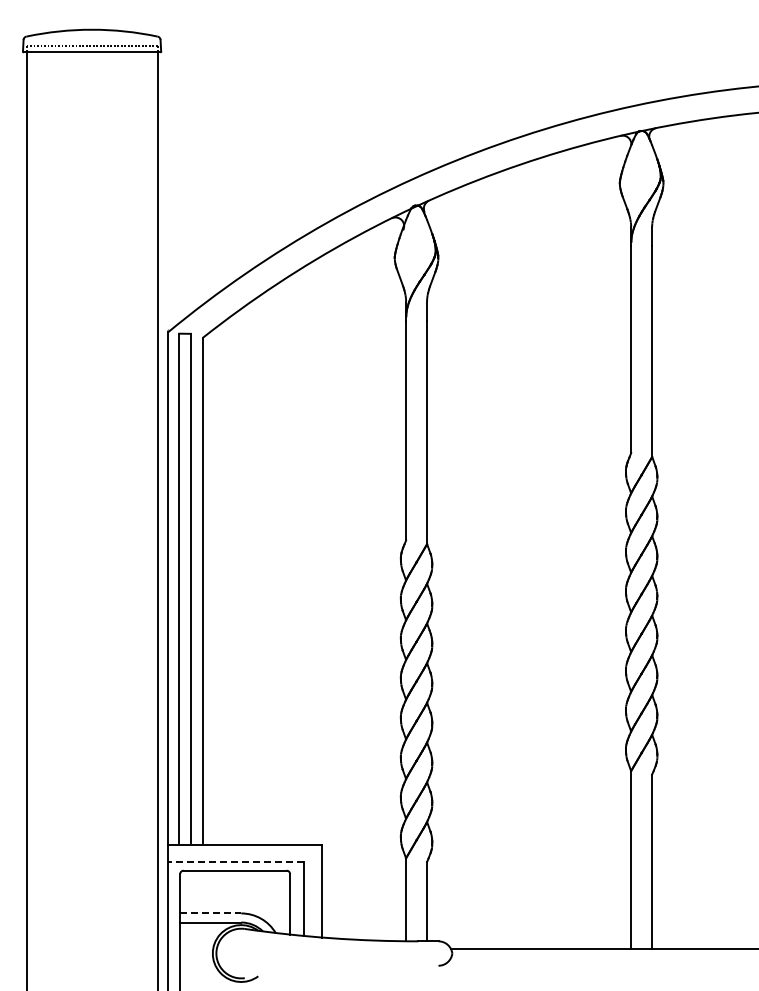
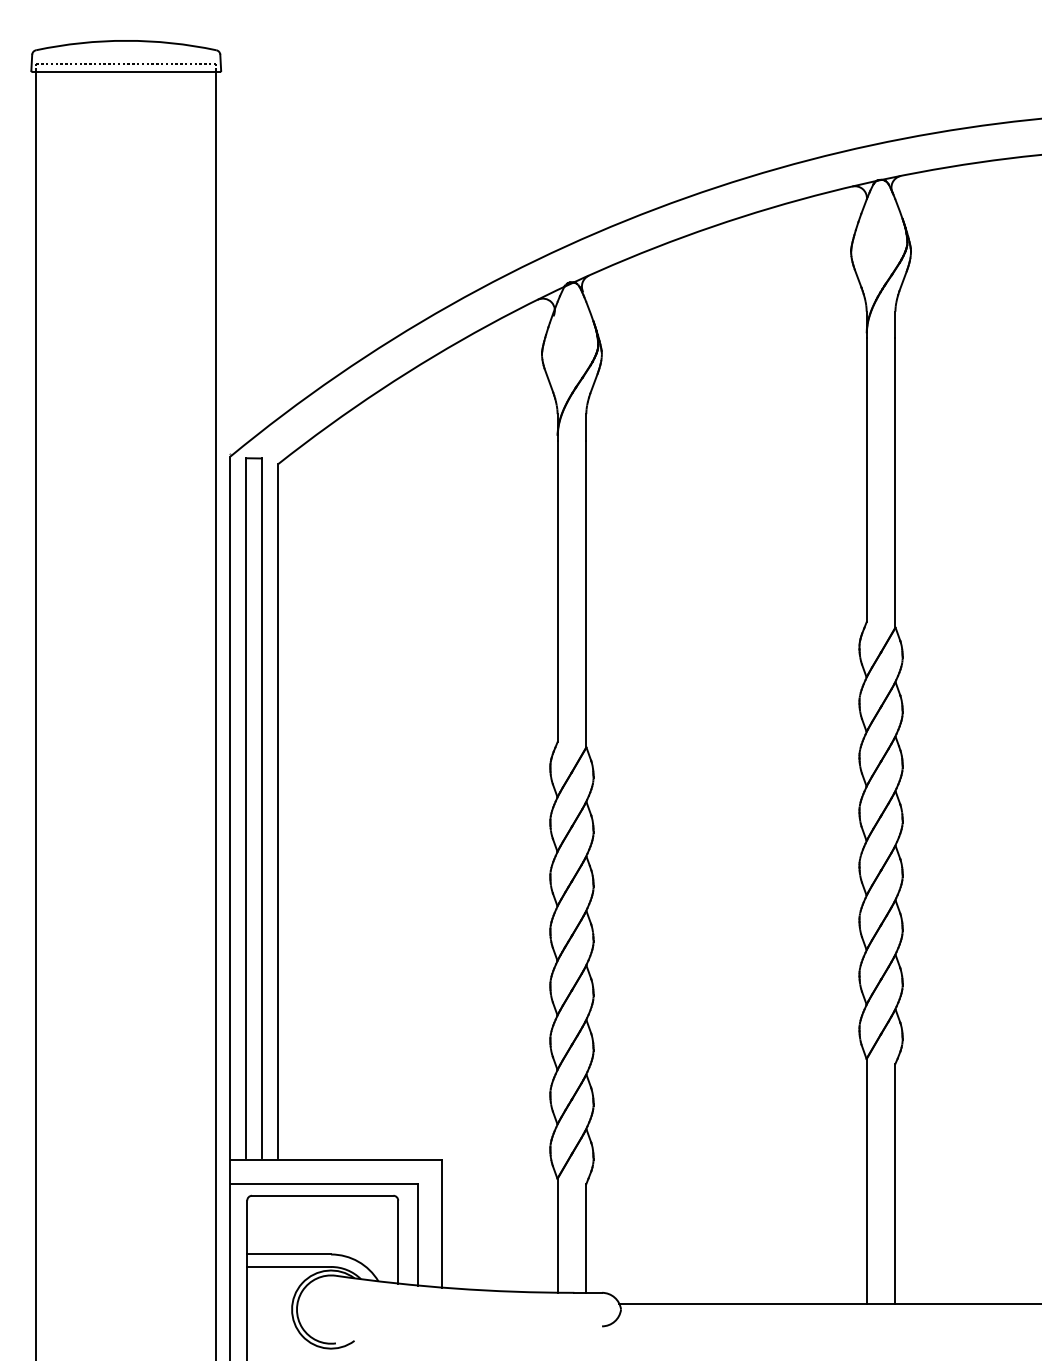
line: (235, 861) -> (323, 1183), dashed -> solid
line: (210, 913) -> (288, 1254), dashed -> solid

